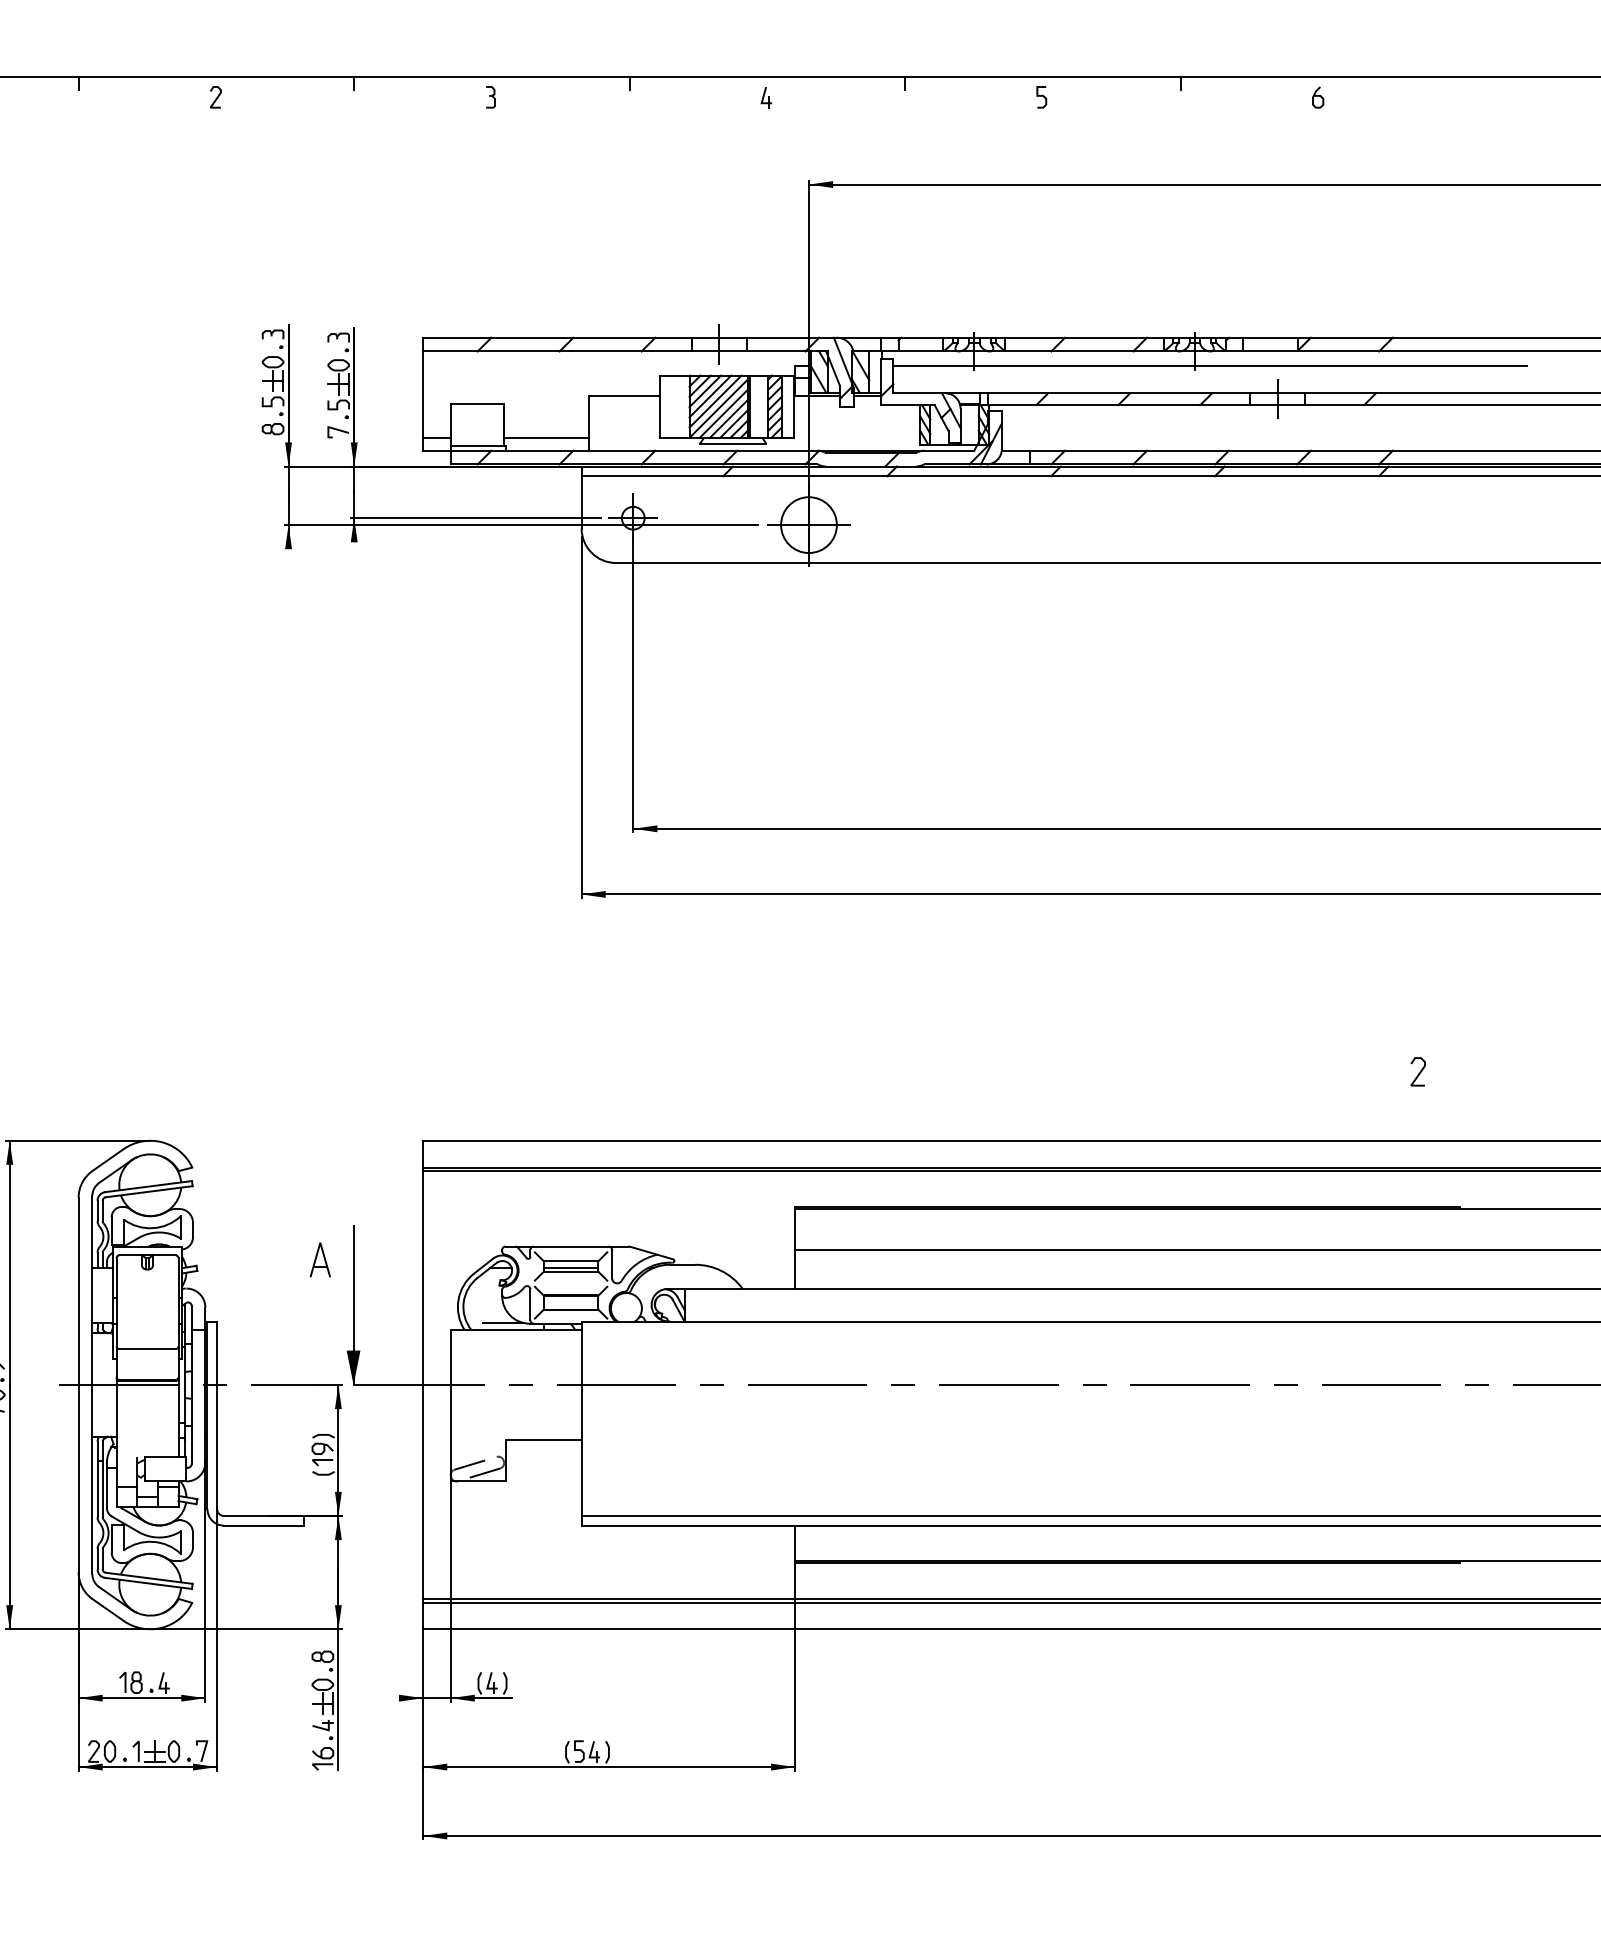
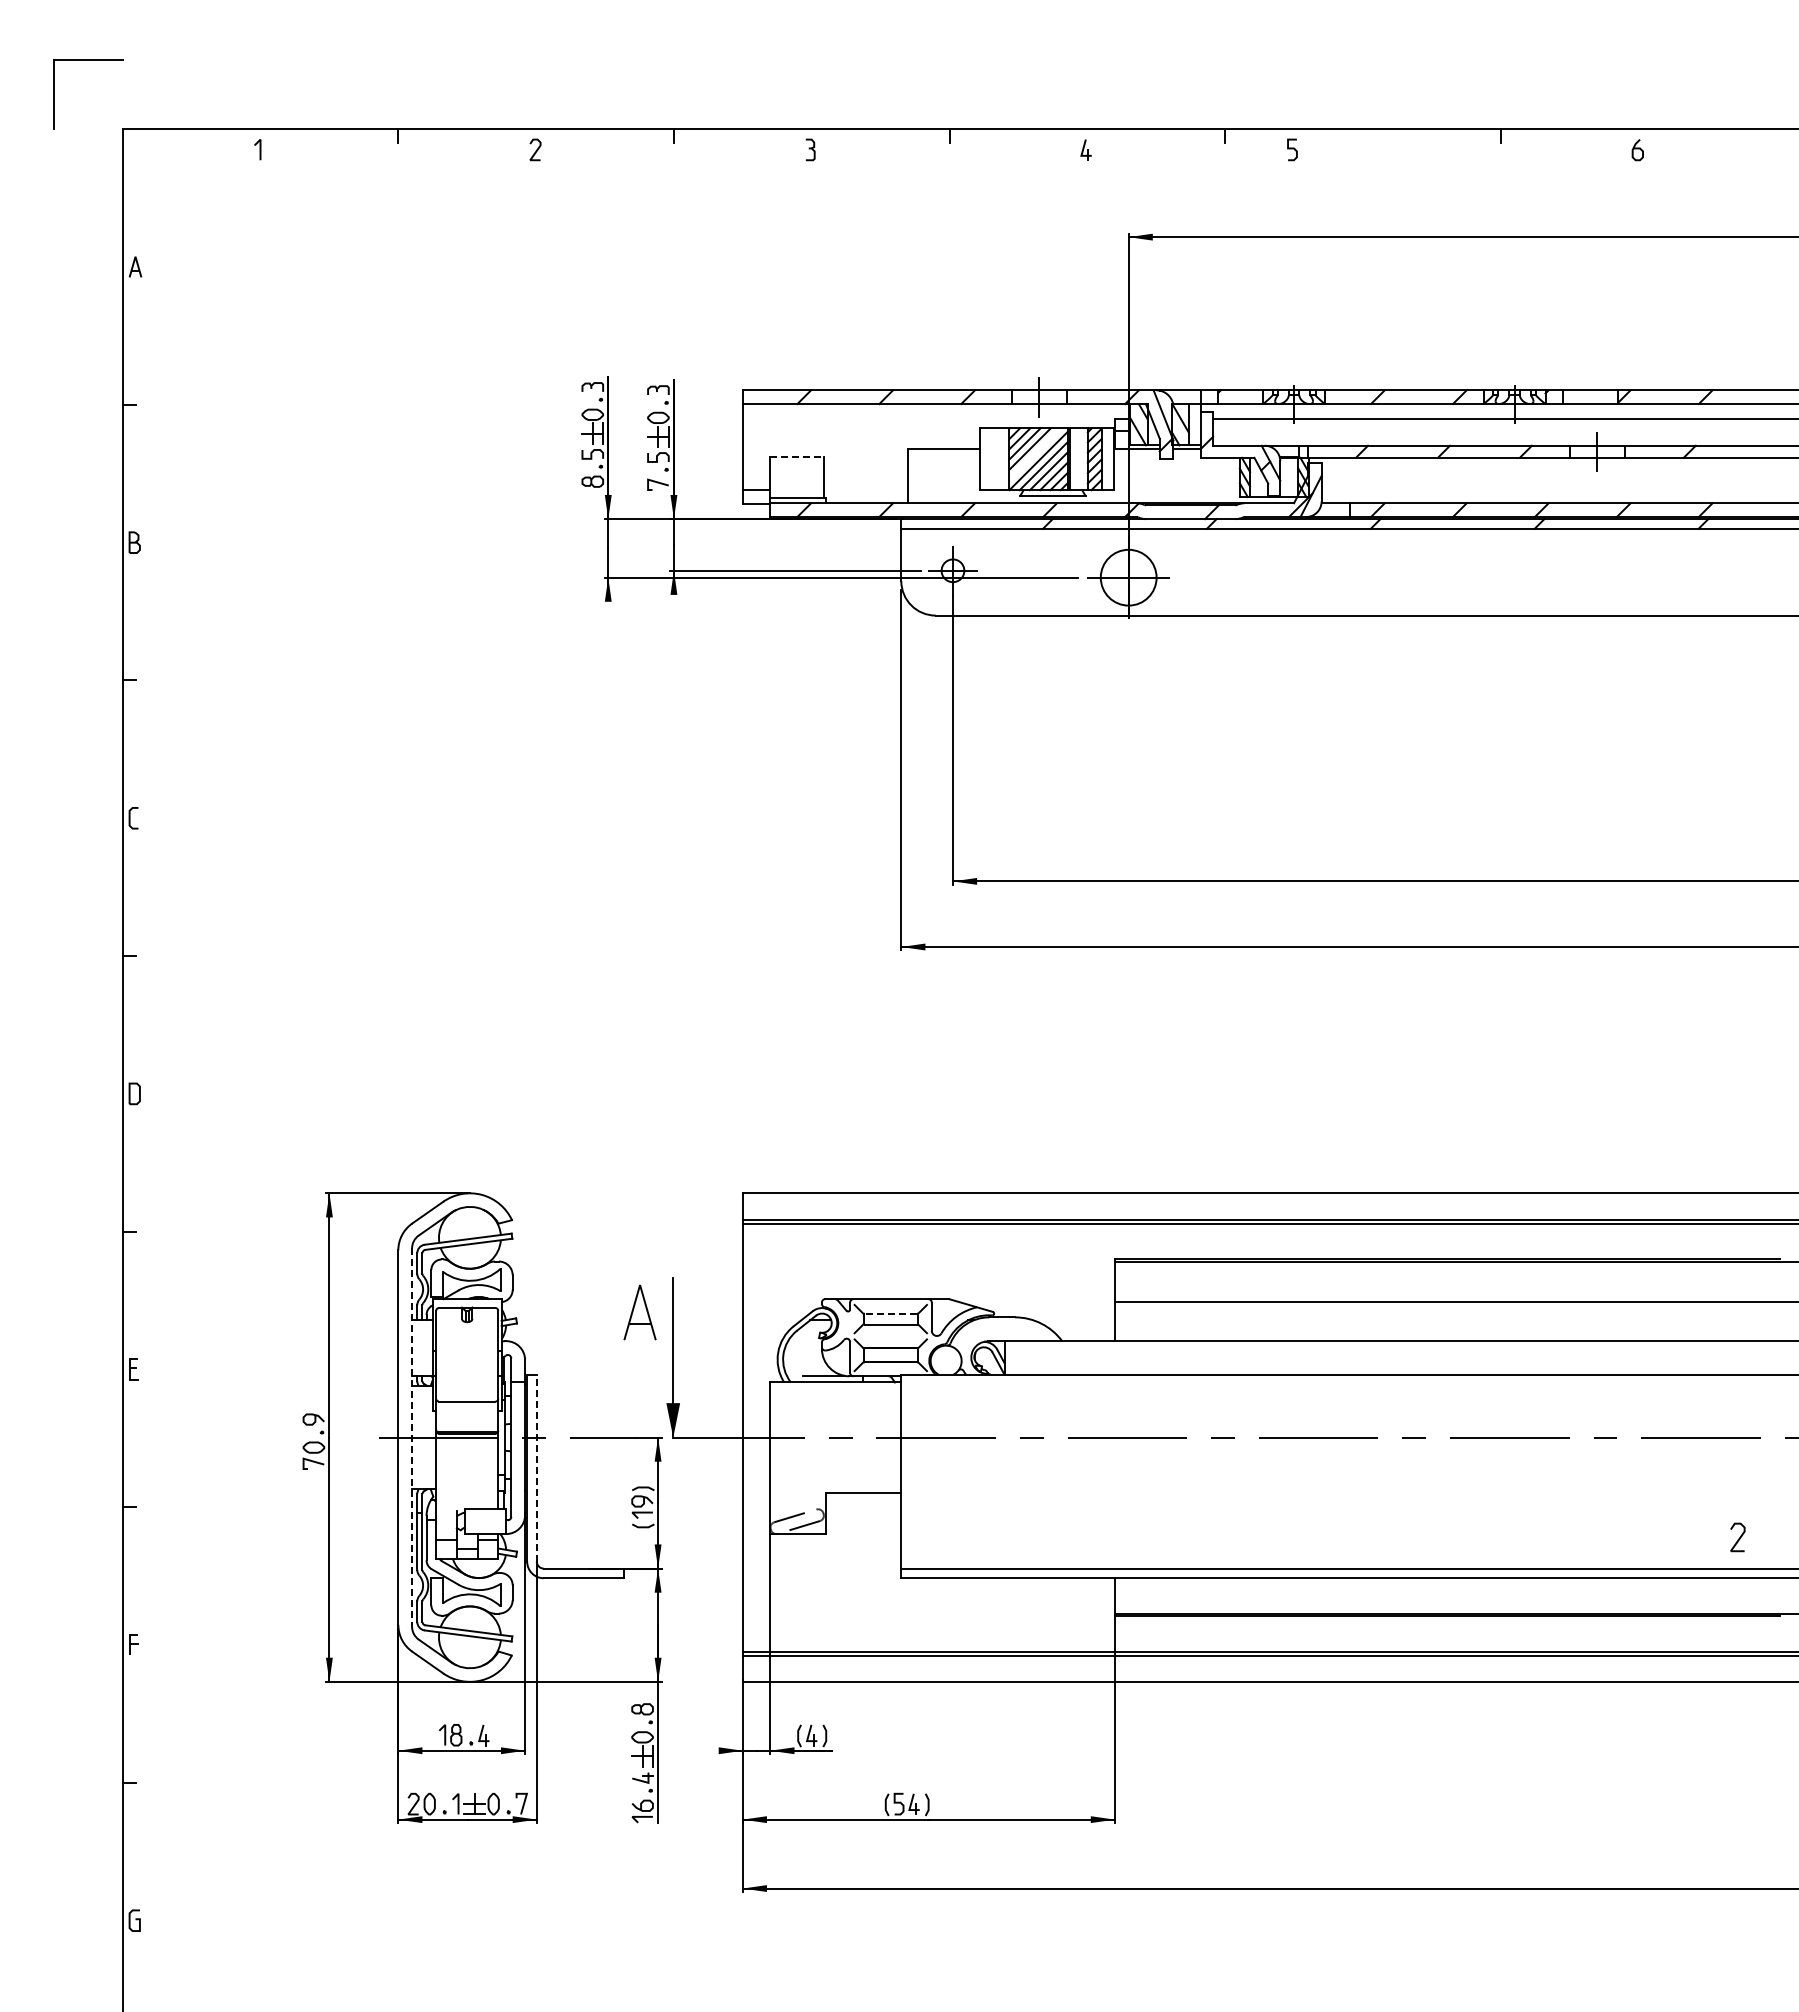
curve: (1041, 96) -> (1292, 149), moved
line: (715, 401) -> (1035, 454), removed
line: (477, 403) -> (797, 456), solid -> dashed
line: (545, 437) -> (865, 490), removed
curve: (1418, 1072) -> (1738, 1538), moved
part: (319, 1259) -> (639, 1312), size x1.6
line: (570, 1260) -> (890, 1313), solid -> dashed
line: (570, 1267) -> (890, 1320), removed
line: (92, 1385) -> (412, 1438), solid -> dashed
line: (216, 1414) -> (536, 1467), solid -> dashed

